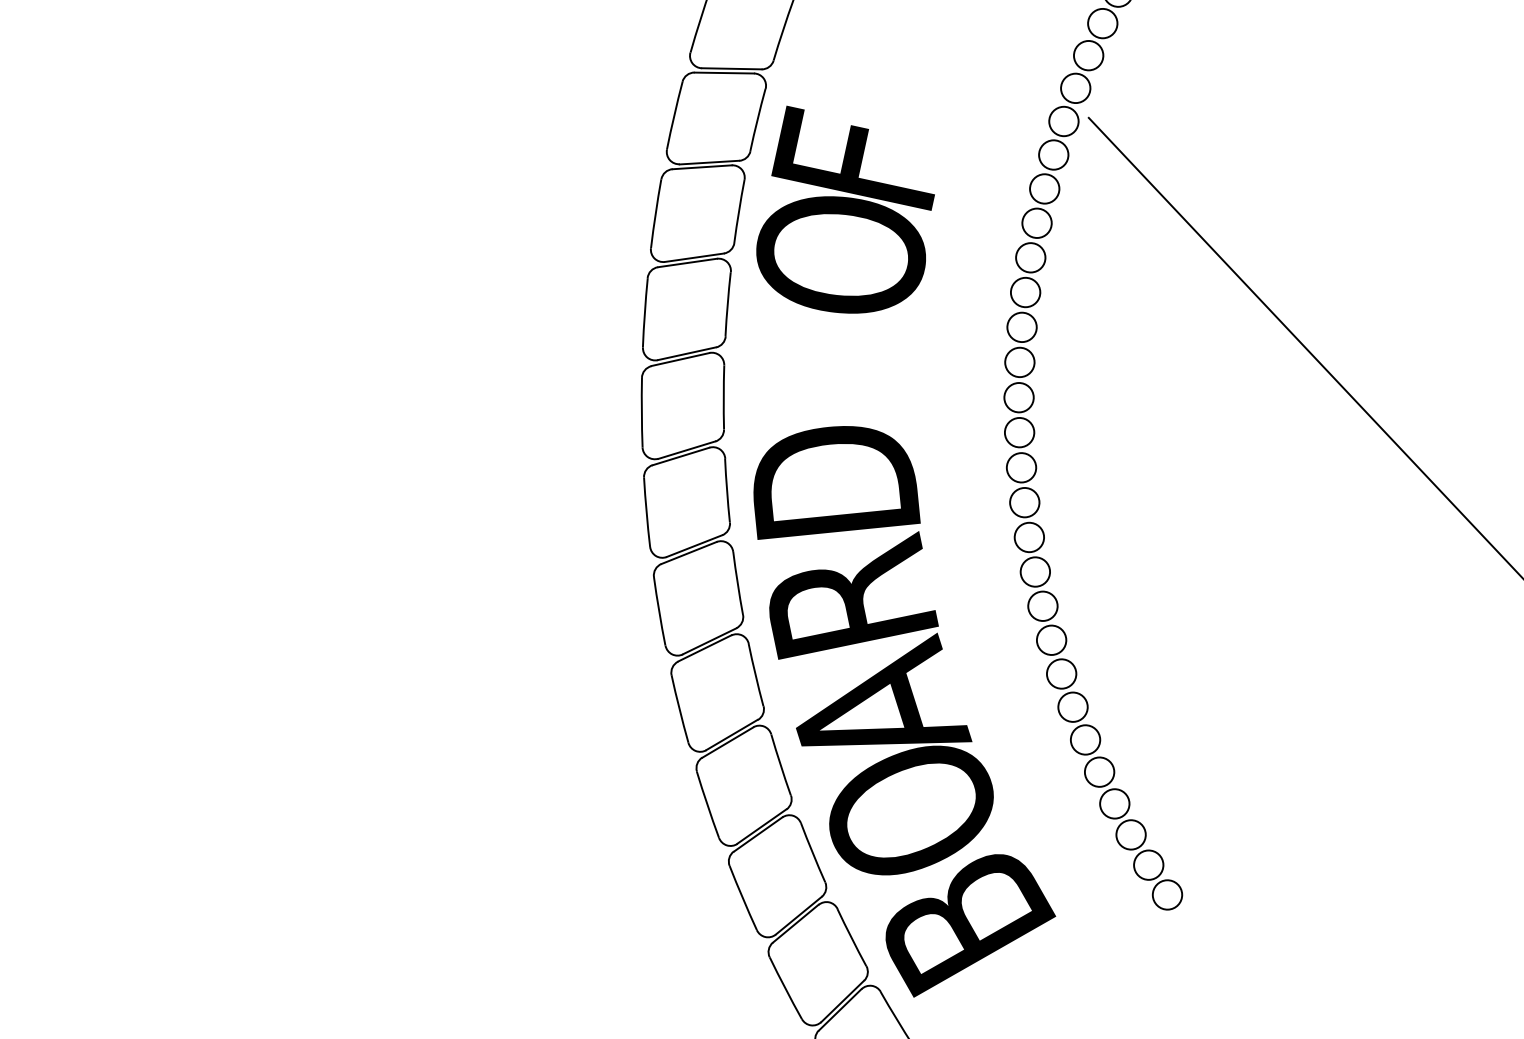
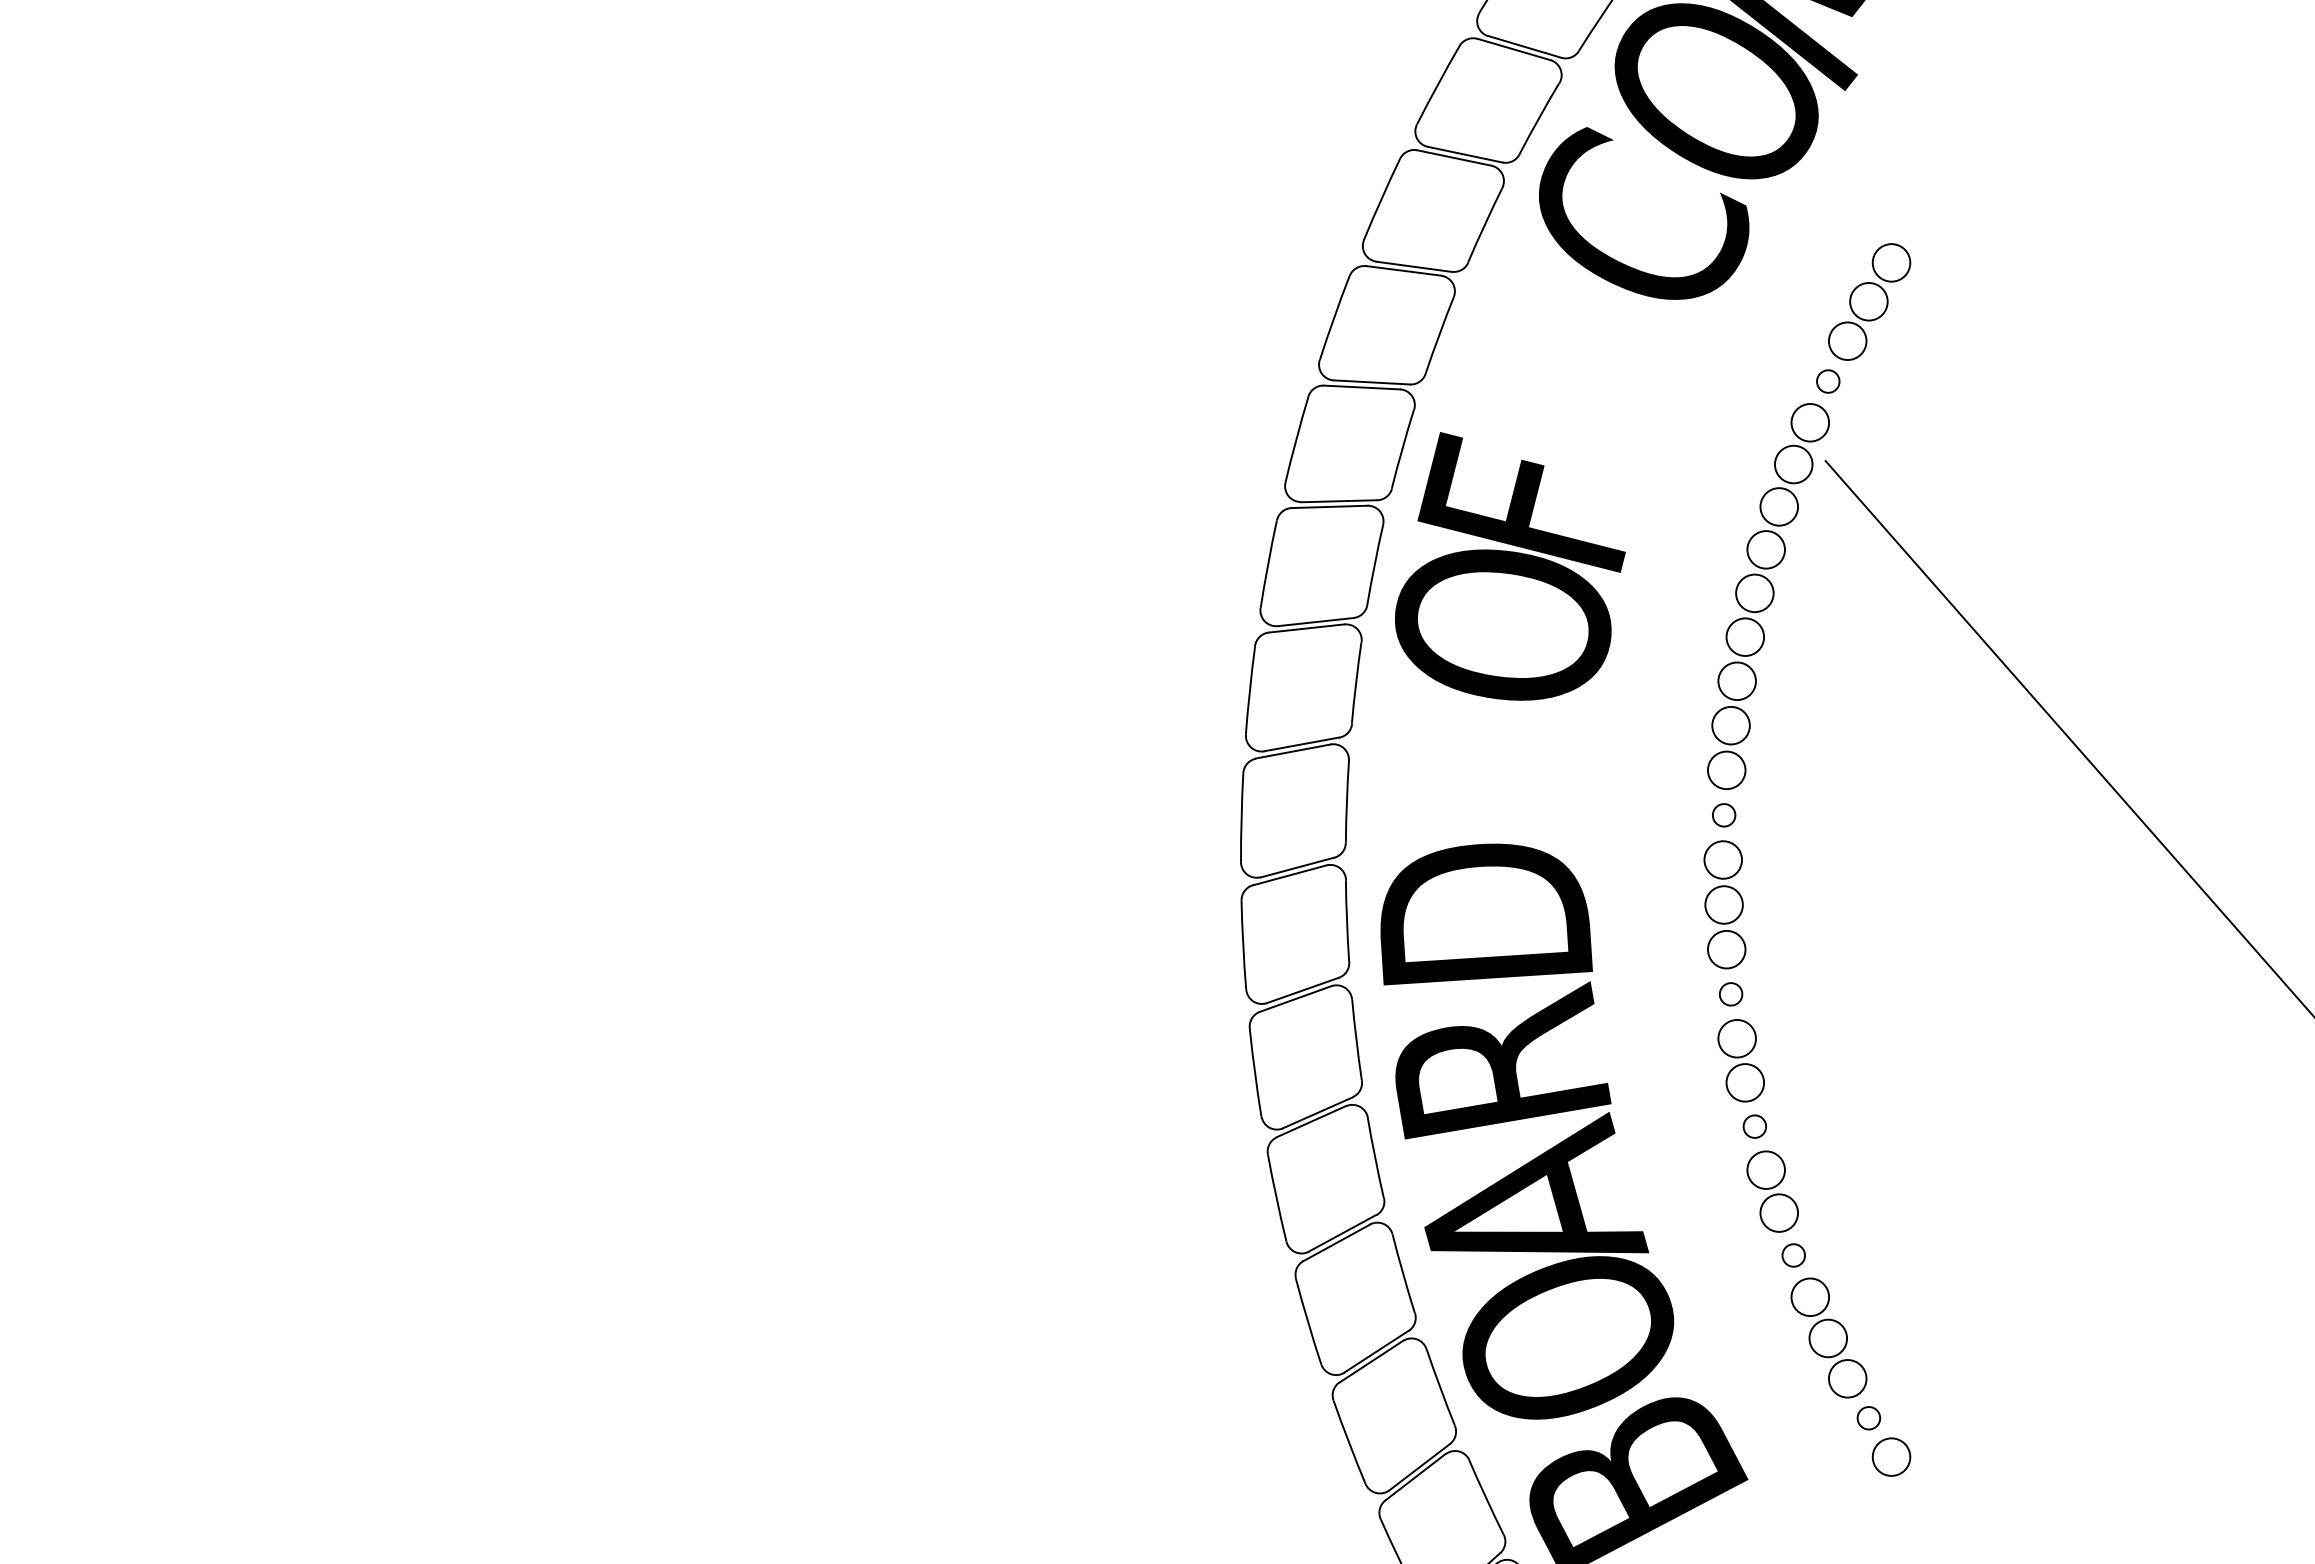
circle: (1088, 55) -> (1828, 381), size x0.6
circle: (1018, 397) -> (1723, 815), size x0.6
circle: (1028, 537) -> (1730, 994), size x0.6
circle: (1051, 640) -> (1754, 1126), size x0.6
circle: (1085, 739) -> (1793, 1255), size x0.6
circle: (1148, 865) -> (1868, 1418), size x0.6

